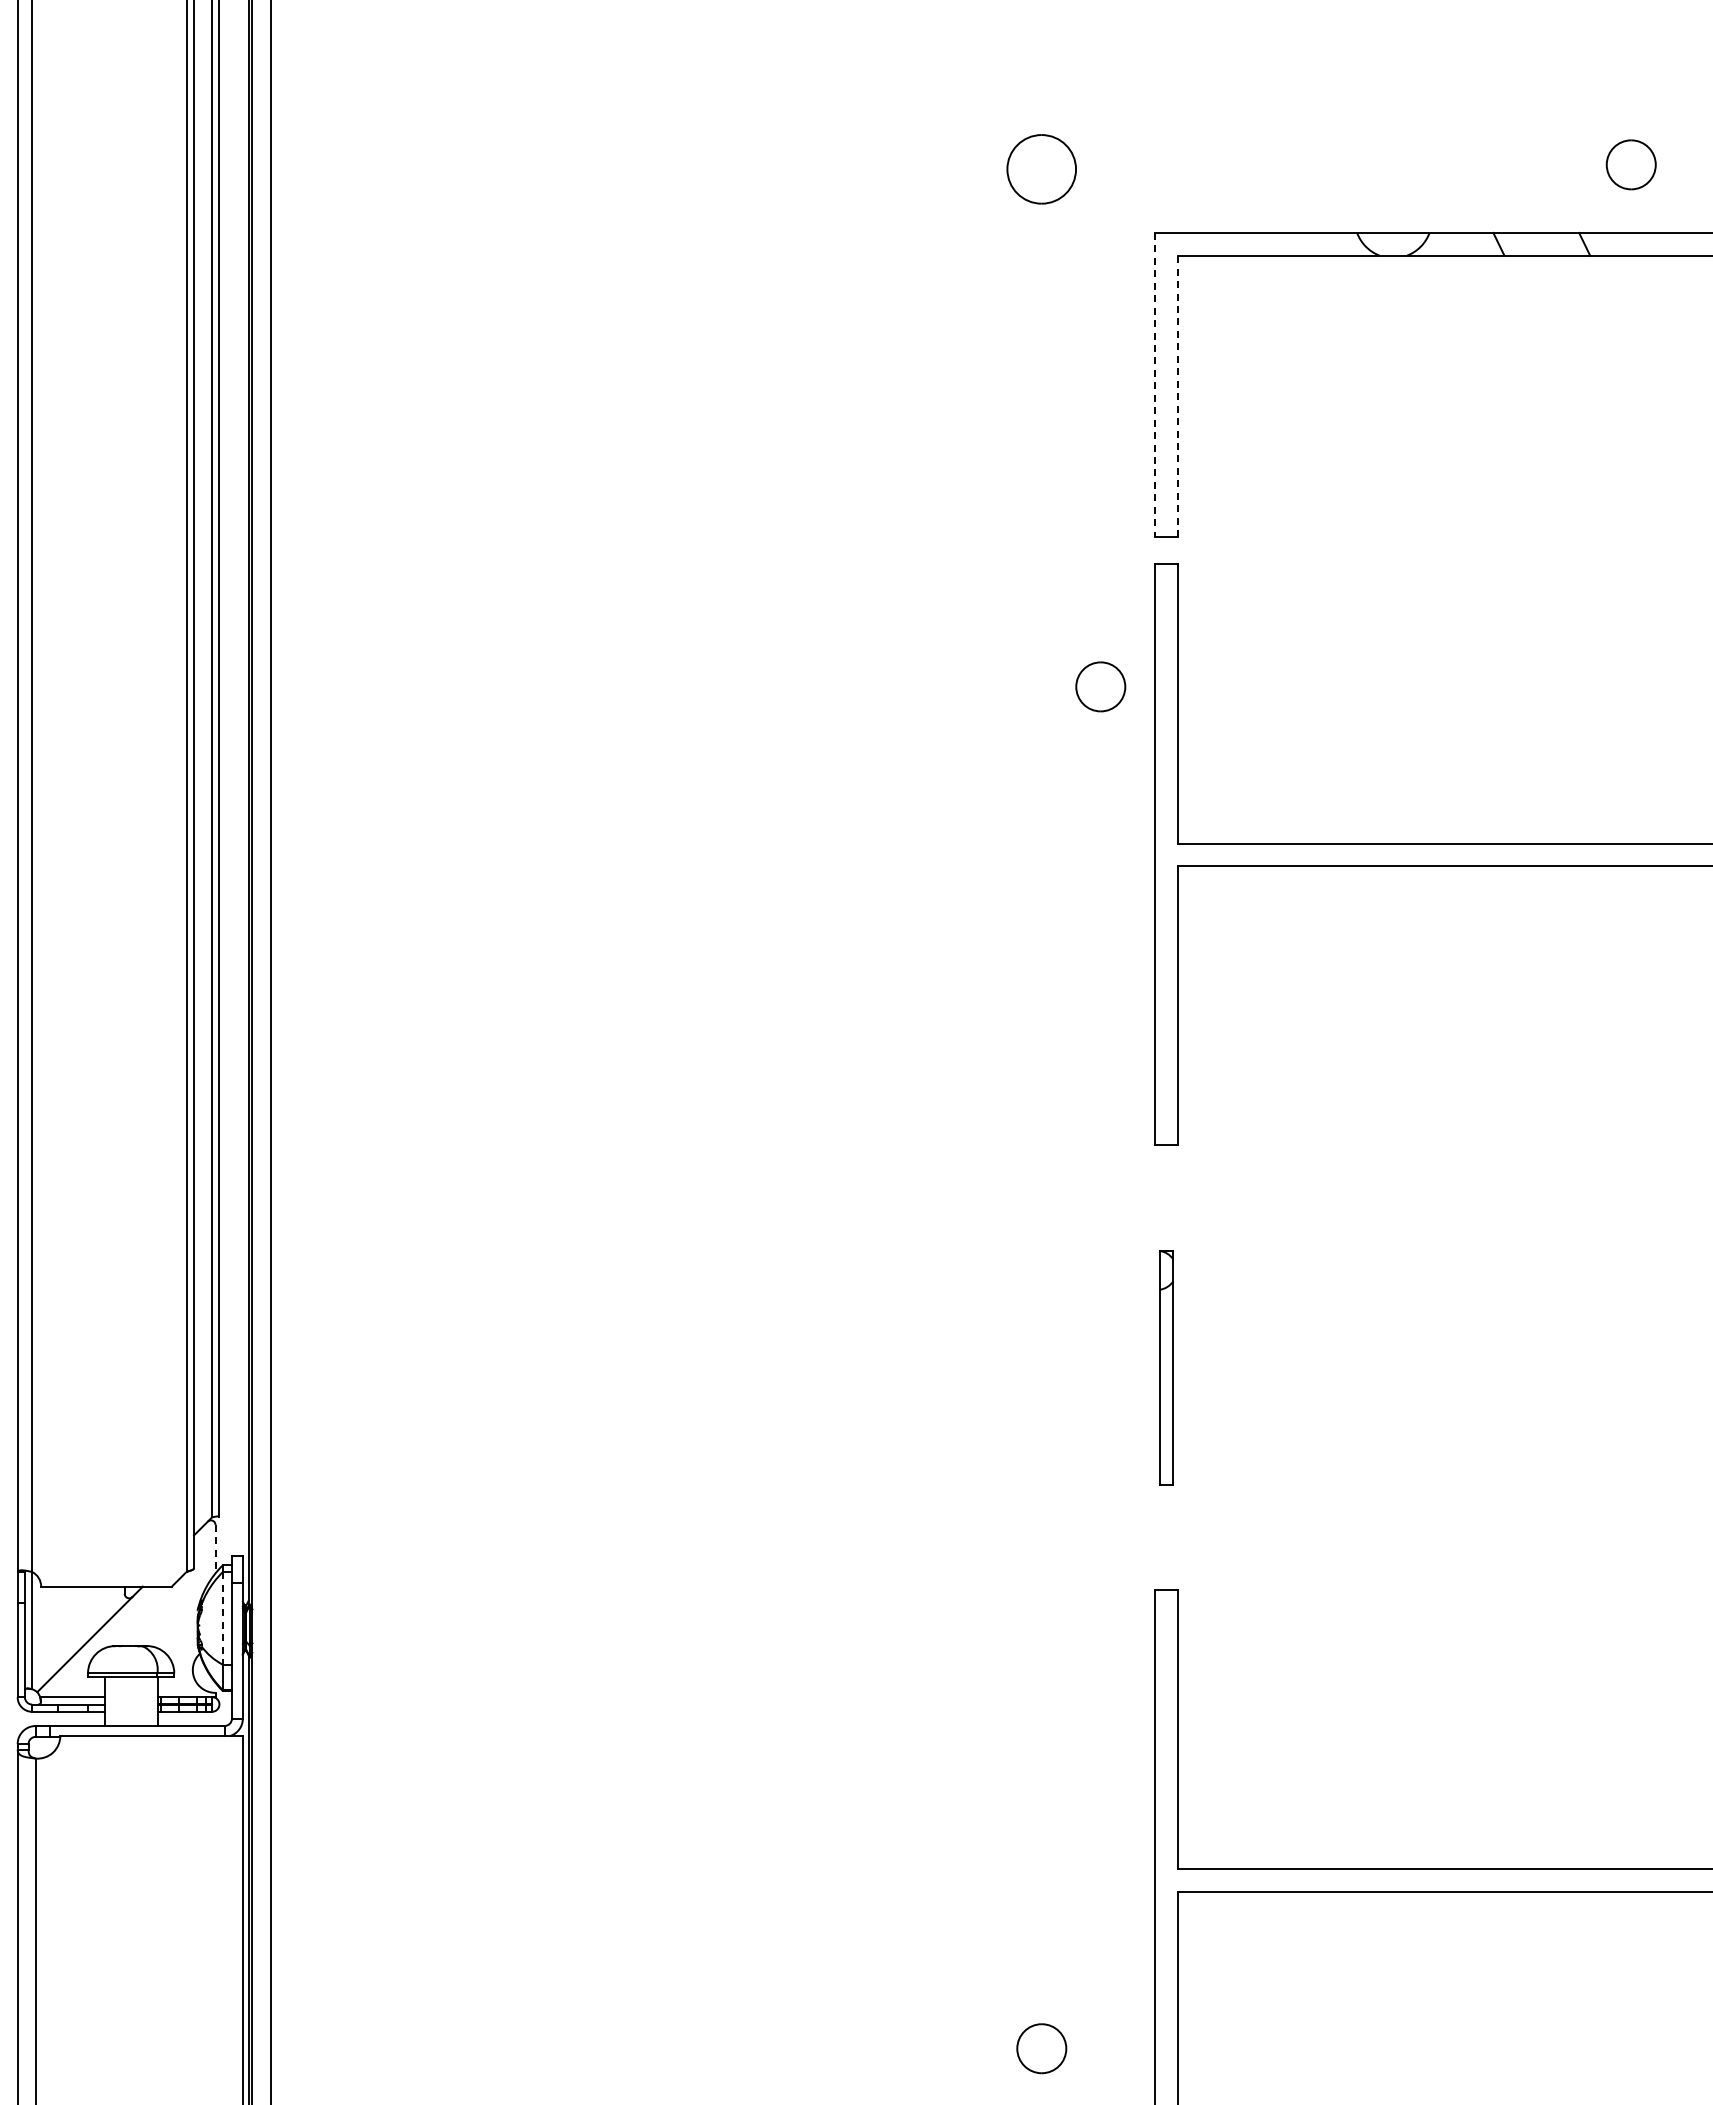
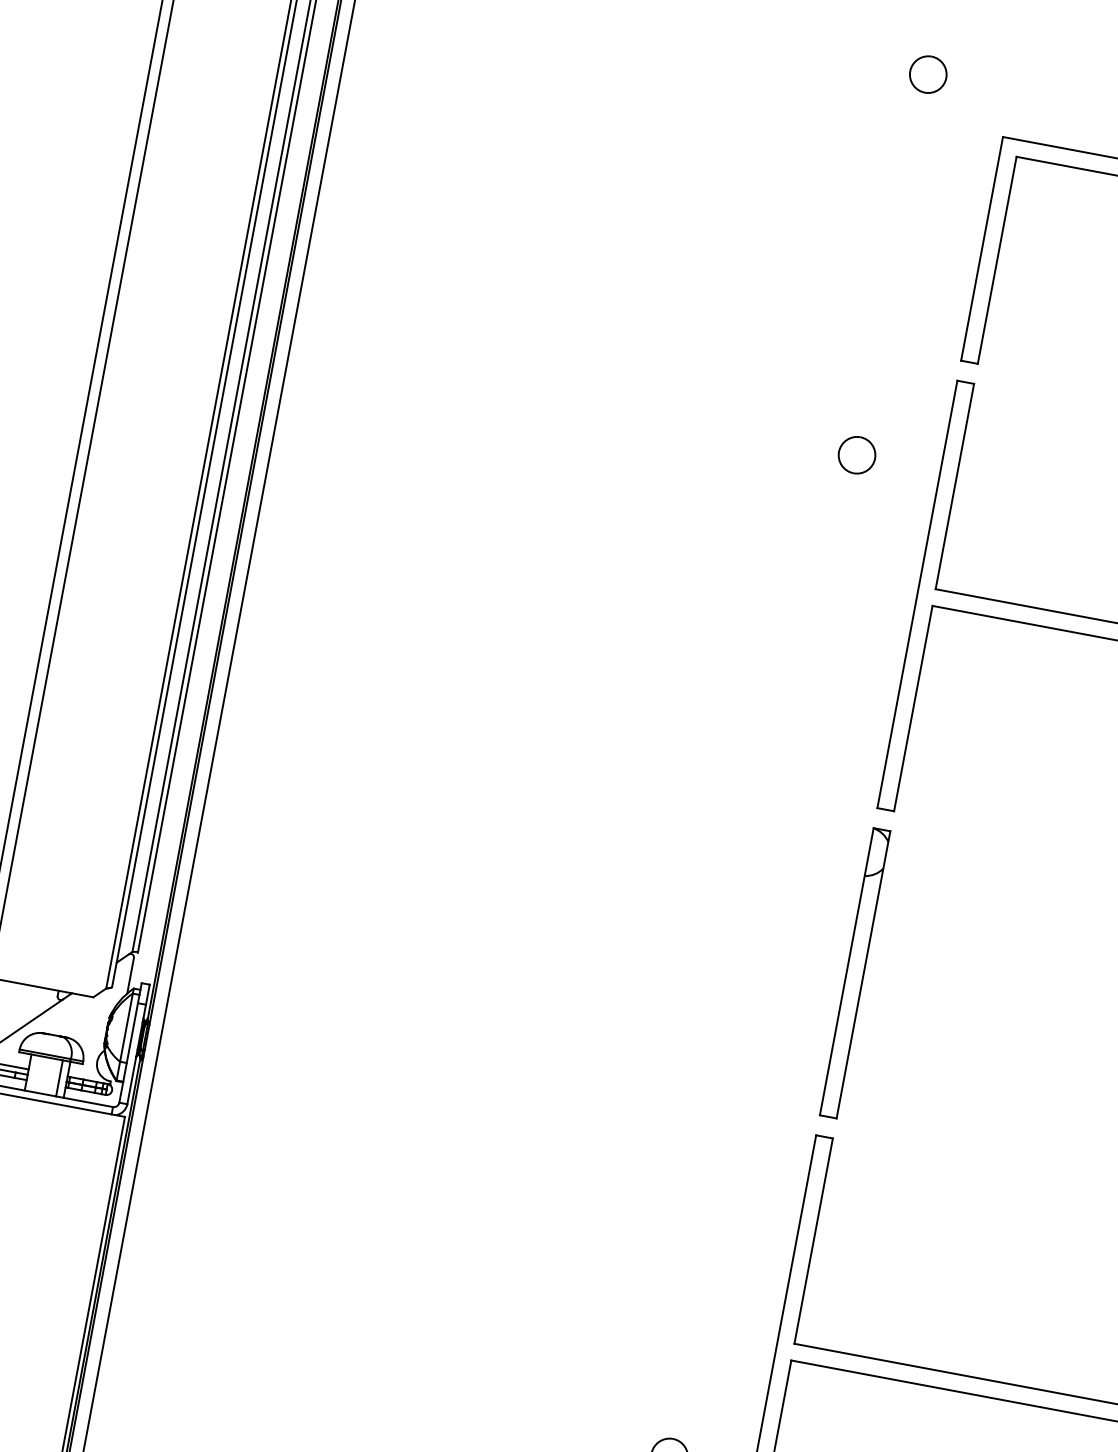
part: (1041, 169) -> (928, 74), size x0.71
line: (1155, 385) -> (982, 249), dashed -> solid
line: (1177, 396) -> (996, 260), dashed -> solid
part: (1100, 686) -> (856, 454), moved
part: (1166, 1367) -> (855, 973), size x1.67
line: (215, 1549) -> (130, 976), dashed -> solid
line: (222, 1618) -> (126, 1027), dashed -> solid
line: (147, 1700) -> (59, 1077), added

